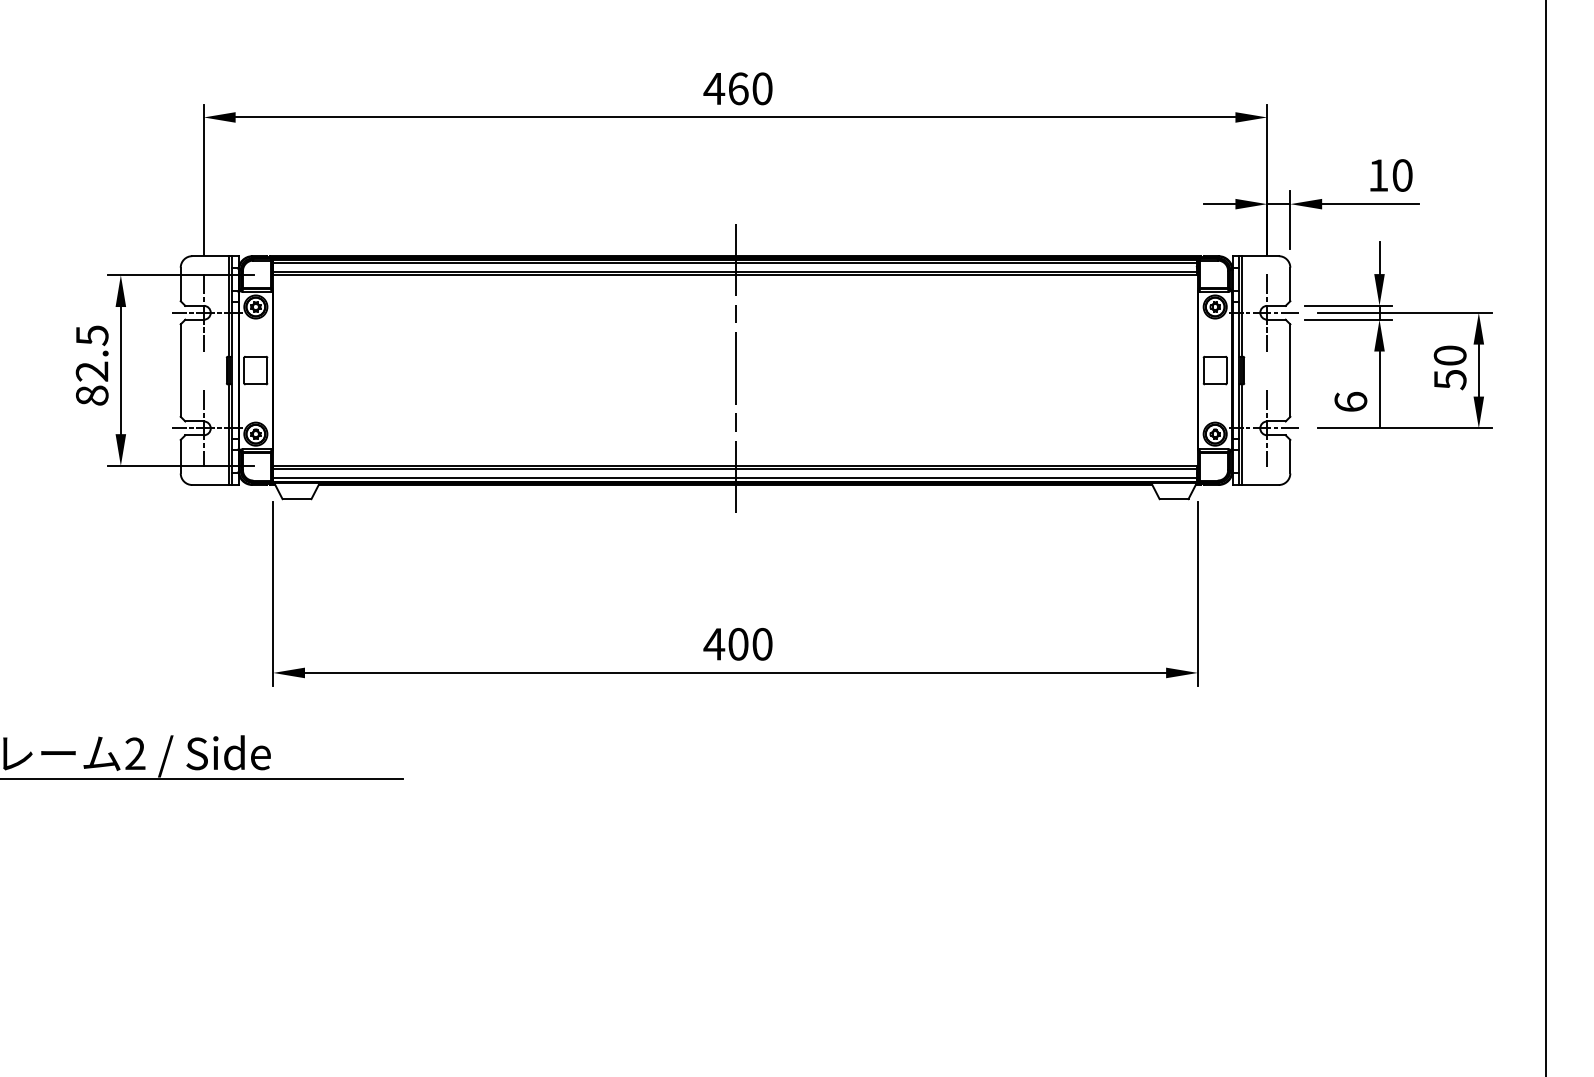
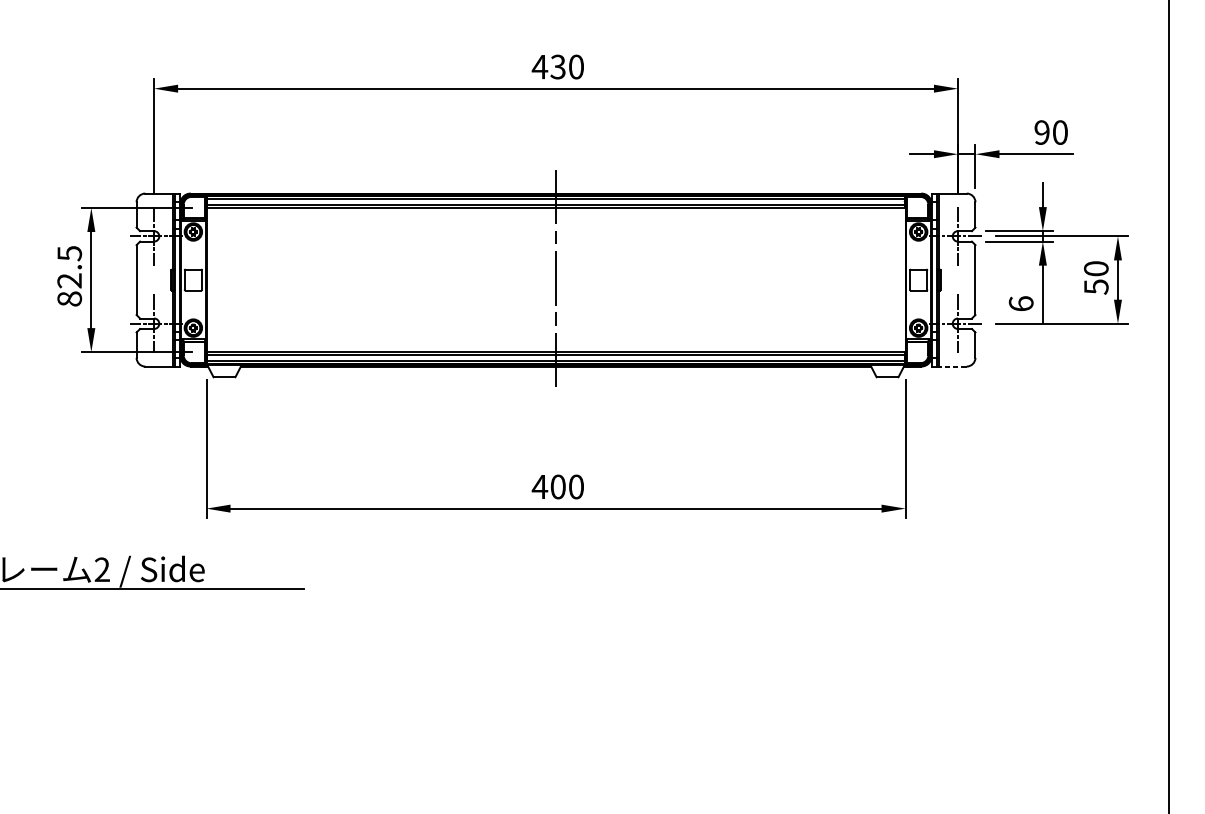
text: (738, 88) -> (558, 66), 460 -> 430
text: (1378, 175) -> (1042, 132), 10 -> 90
line: (1259, 485) -> (952, 366), solid -> dashed

